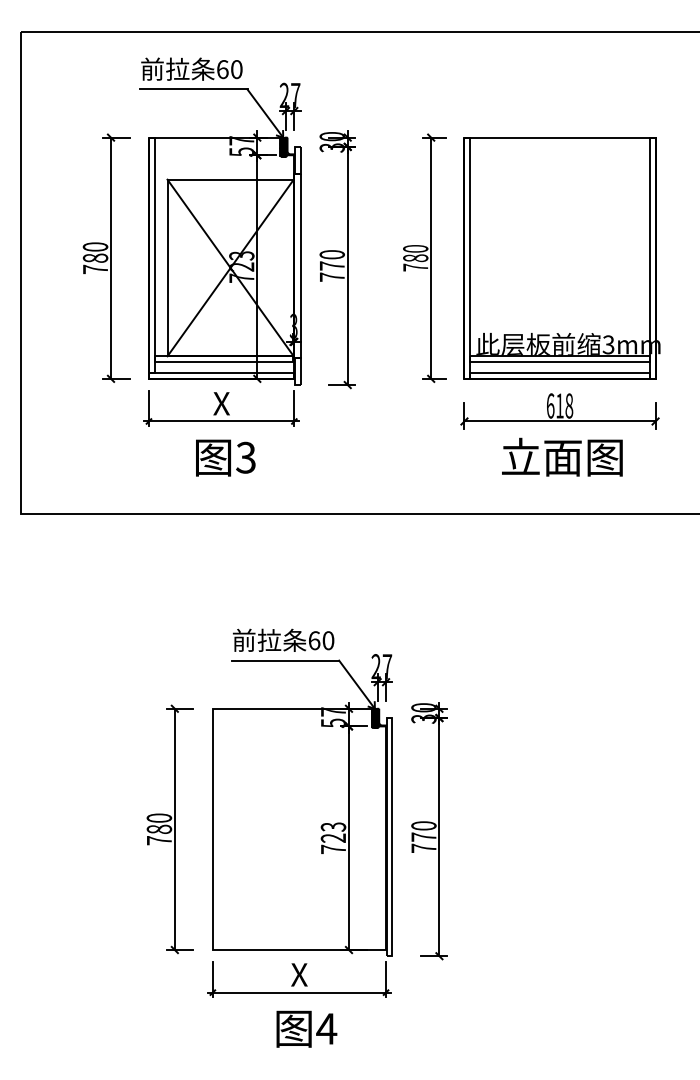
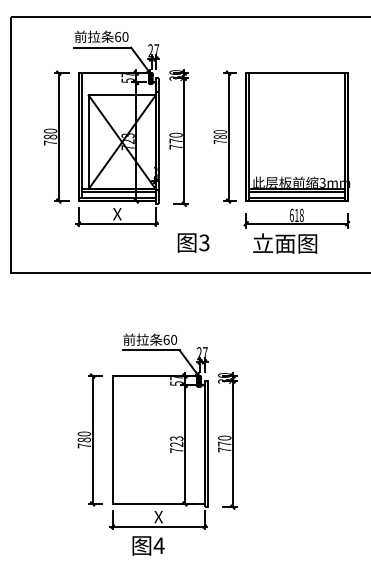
text: (225, 457) -> (193, 242), moved
text: (563, 457) -> (285, 243), moved
text: (306, 1028) -> (148, 545), moved

